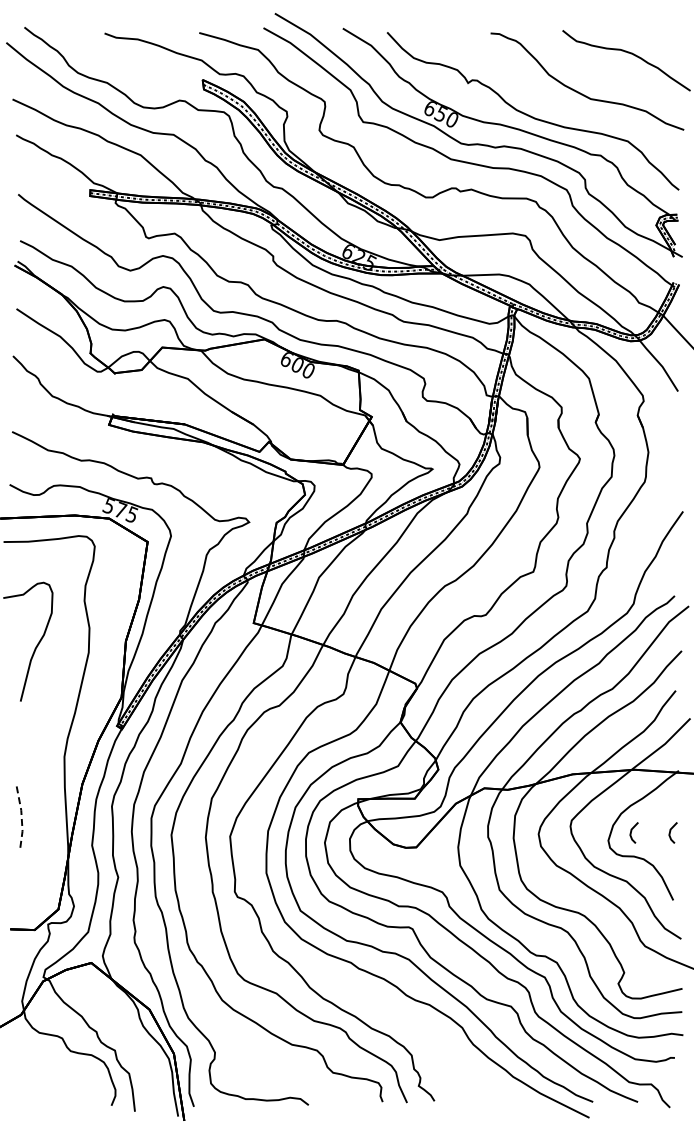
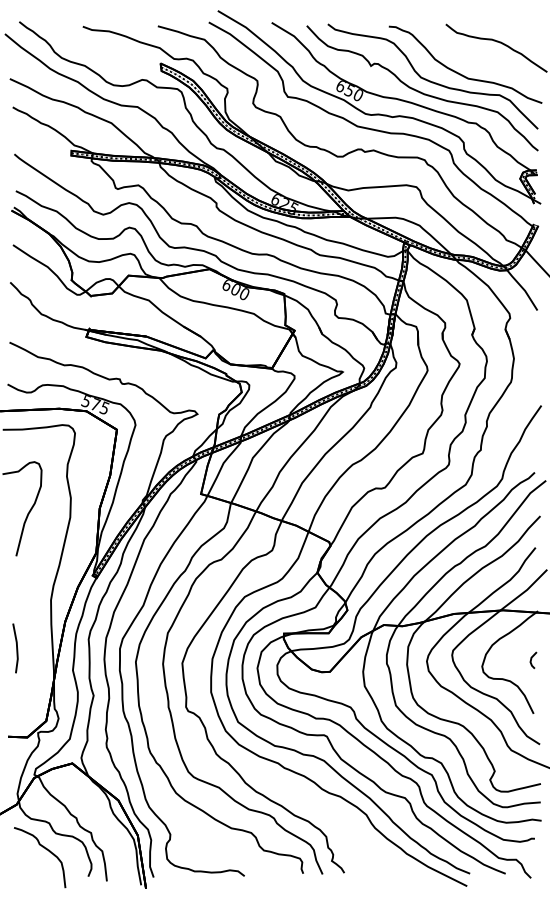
curve: (545, 102) -> (432, 81), added
line: (21, 817) -> (16, 648), dashed -> solid
line: (632, 831) -> (501, 659), removed
curve: (57, 1071) -> (45, 849), added

